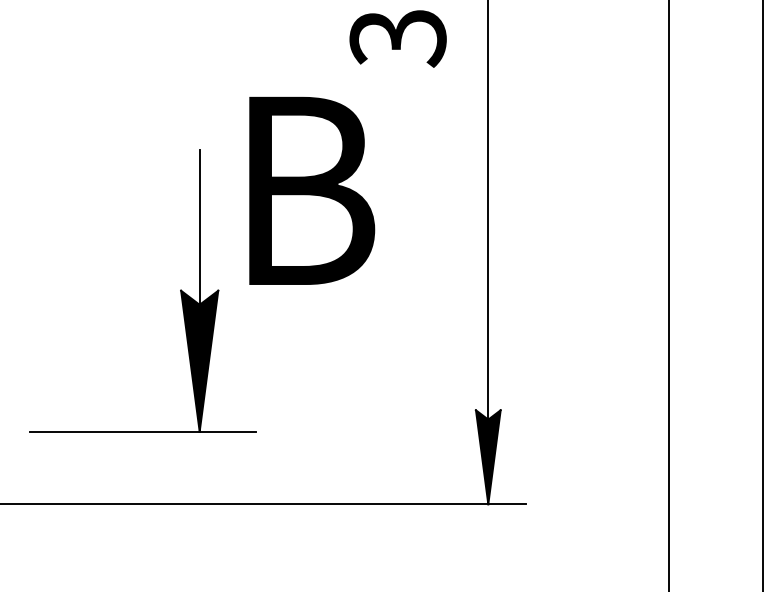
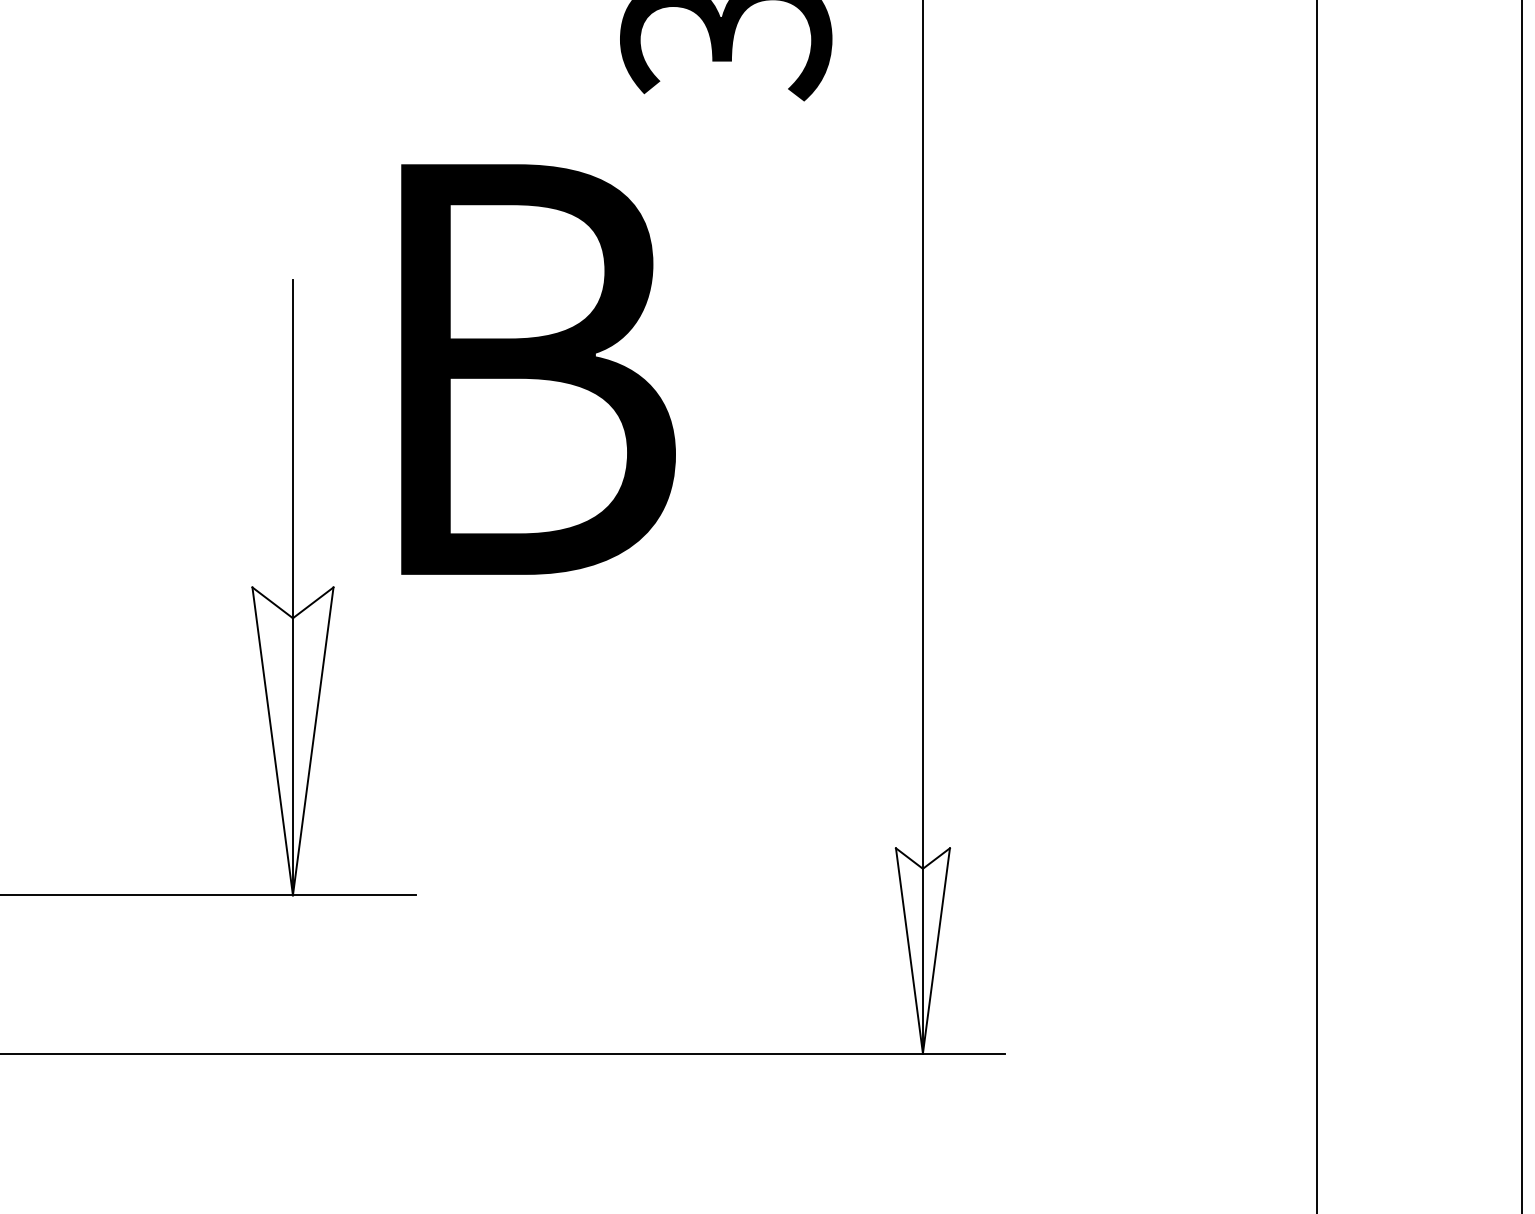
fill: (199, 360) -> (292, 739), removed
fill: (487, 457) -> (921, 951), removed

